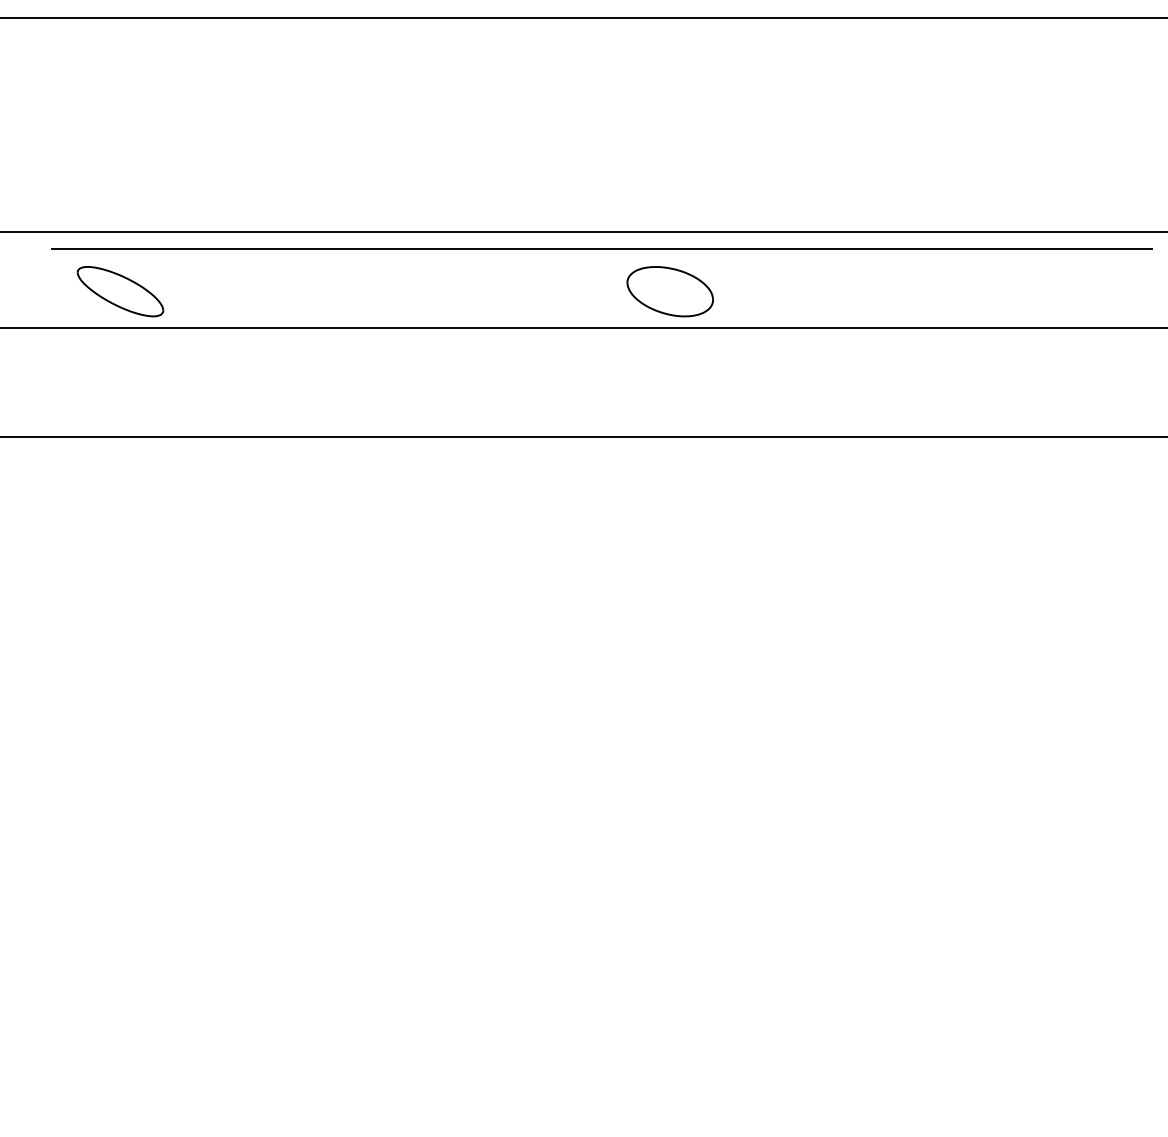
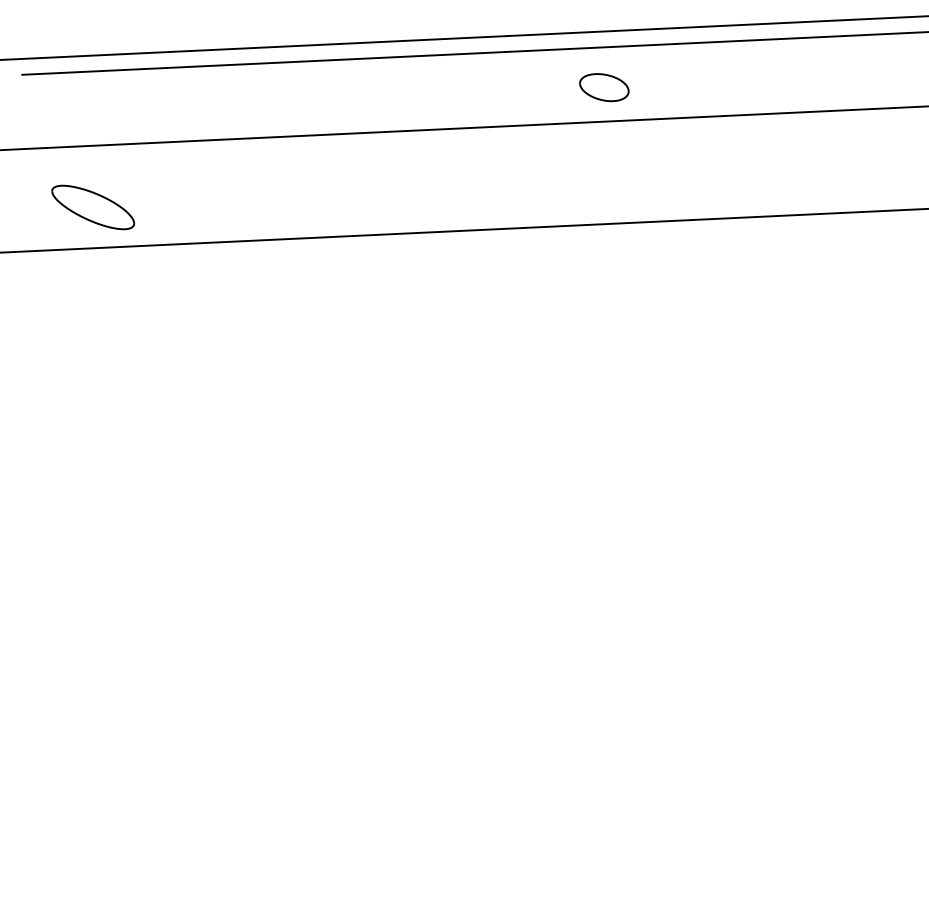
part: (120, 291) -> (93, 207), moved
part: (669, 291) -> (603, 87), size x0.6

